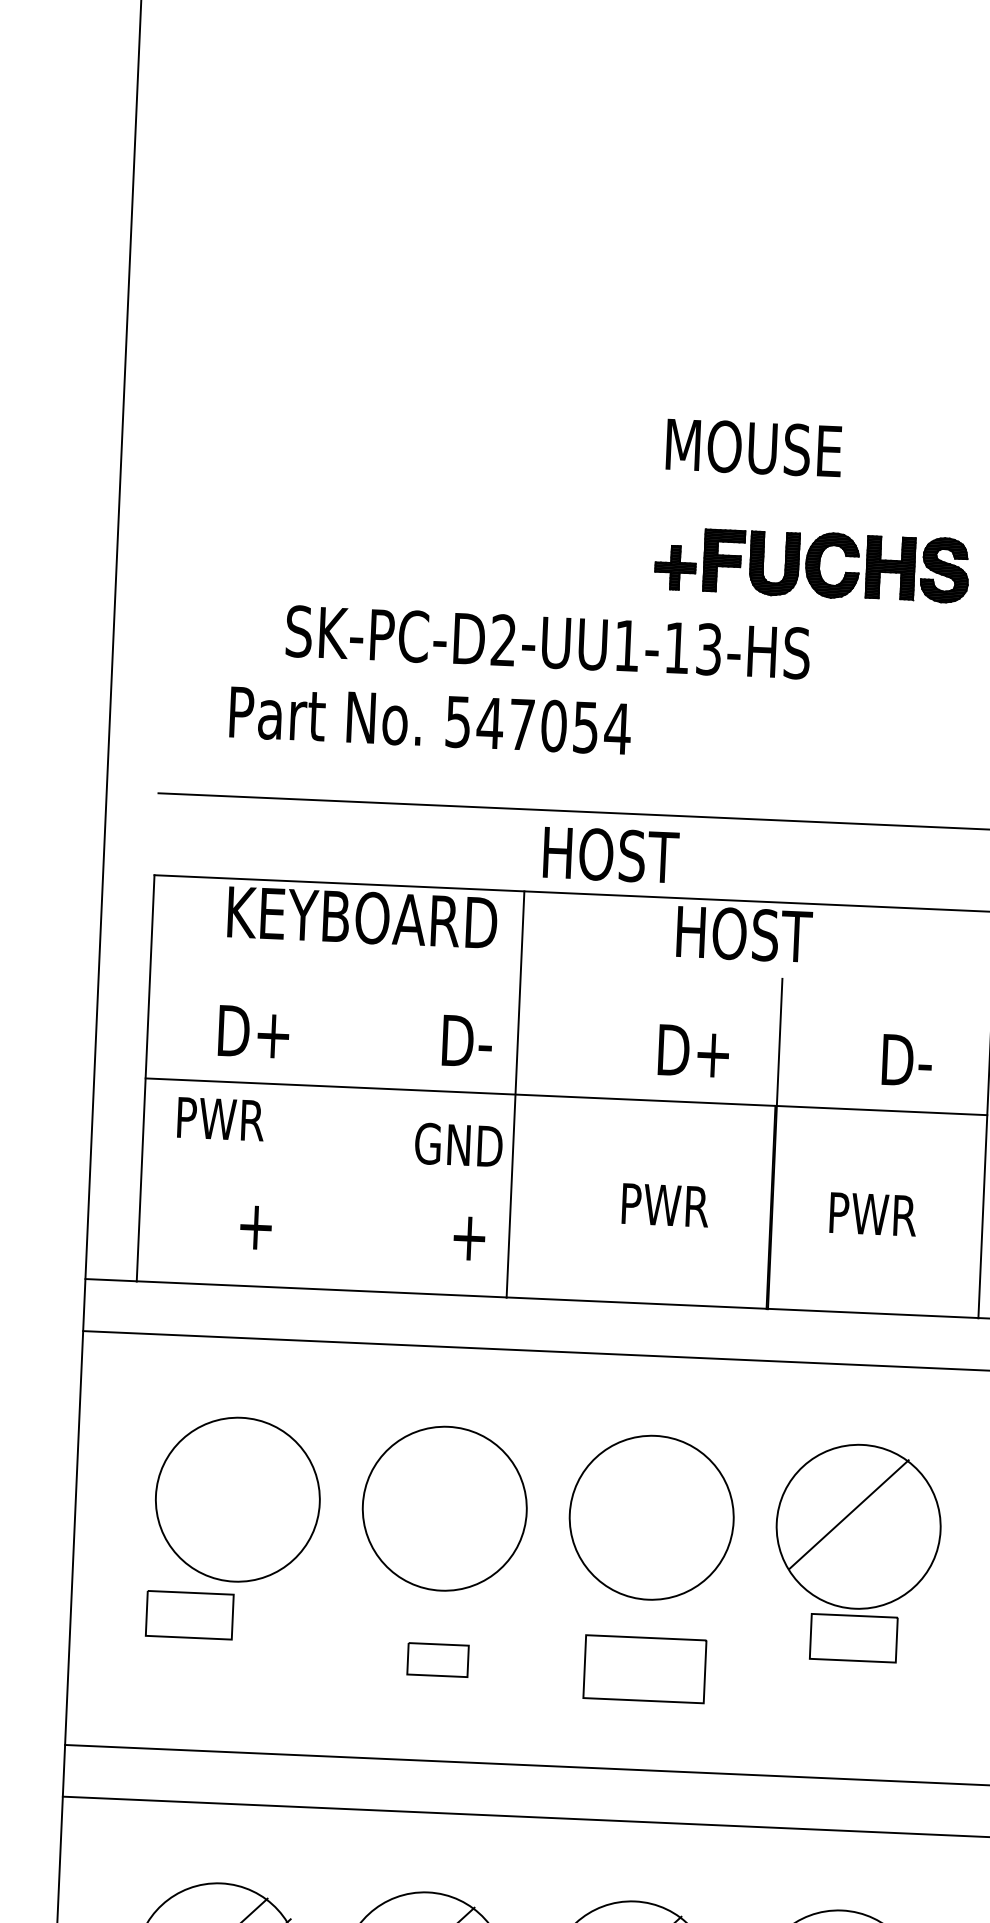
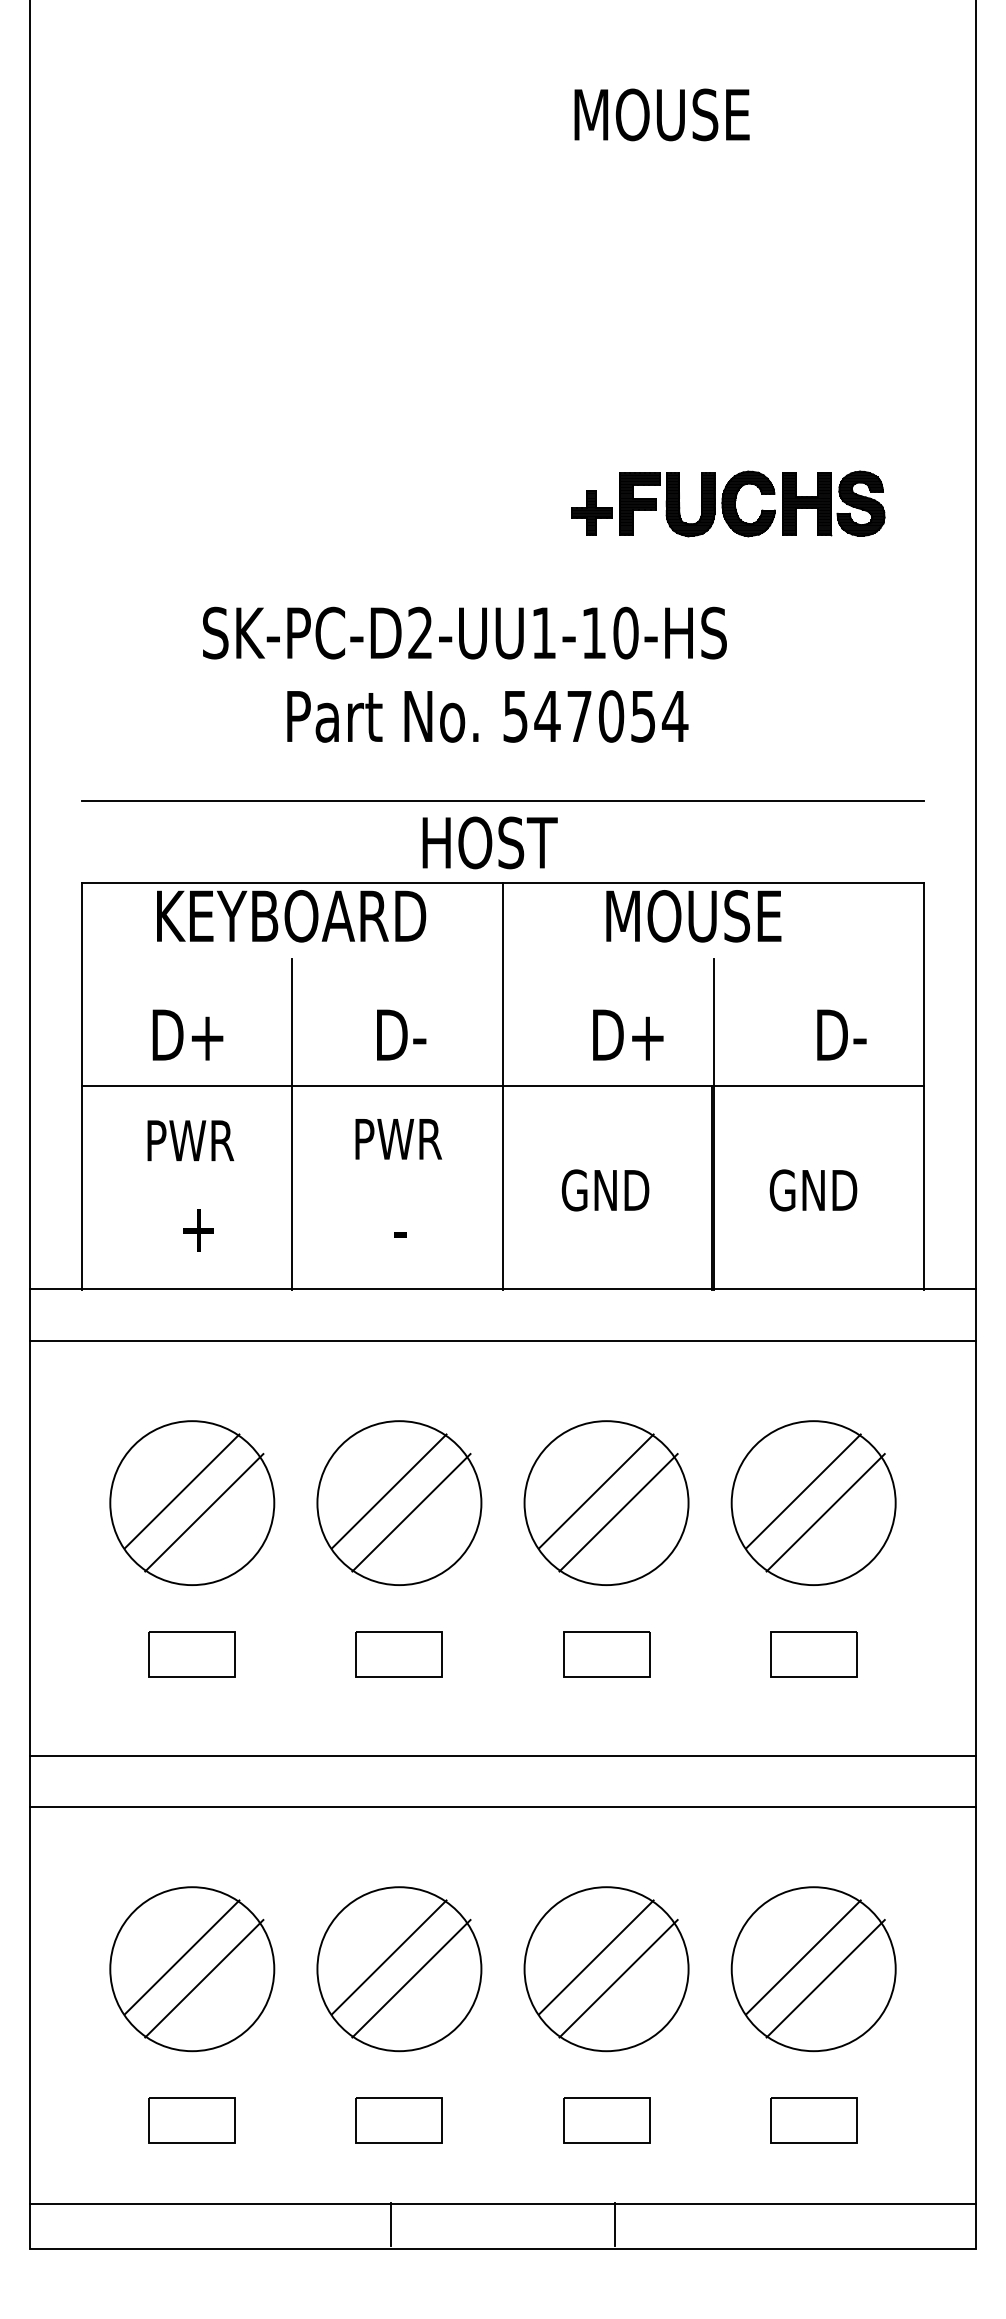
text: (753, 447) -> (661, 114), moved
part: (812, 564) -> (728, 503), moved
text: (708, 648) -> (625, 632), SK-PC-D2-UU1-13-HS -> SK-PC-D2-UU1-10-HS
text: (430, 720) -> (487, 716), moved
text: (610, 854) -> (489, 842), moved
text: (767, 935) -> (696, 916), HOST -> MOUSE
line: (515, 1093) -> (502, 1085), moved
text: (220, 1118) -> (190, 1140), moved
line: (354, 1125) -> (292, 1124), added
text: (459, 1145) -> (398, 1139), GND -> PWR
text: (664, 1205) -> (605, 1190), PWR -> GND
text: (872, 1214) -> (813, 1190), PWR -> GND
text: (467, 1237) -> (410, 1231), + -> -
line: (228, 1486) -> (182, 1490), added
line: (435, 1495) -> (389, 1490), added
line: (642, 1504) -> (596, 1490), added
line: (249, 1509) -> (204, 1512), added
line: (456, 1518) -> (411, 1512), added
line: (663, 1527) -> (618, 1512), added
line: (870, 1536) -> (825, 1512), added
part: (188, 1615) -> (191, 1654), moved
part: (853, 1638) -> (813, 1654), moved
part: (437, 1659) -> (398, 1654), size x1.43
part: (645, 1668) -> (606, 1654), size x0.71

